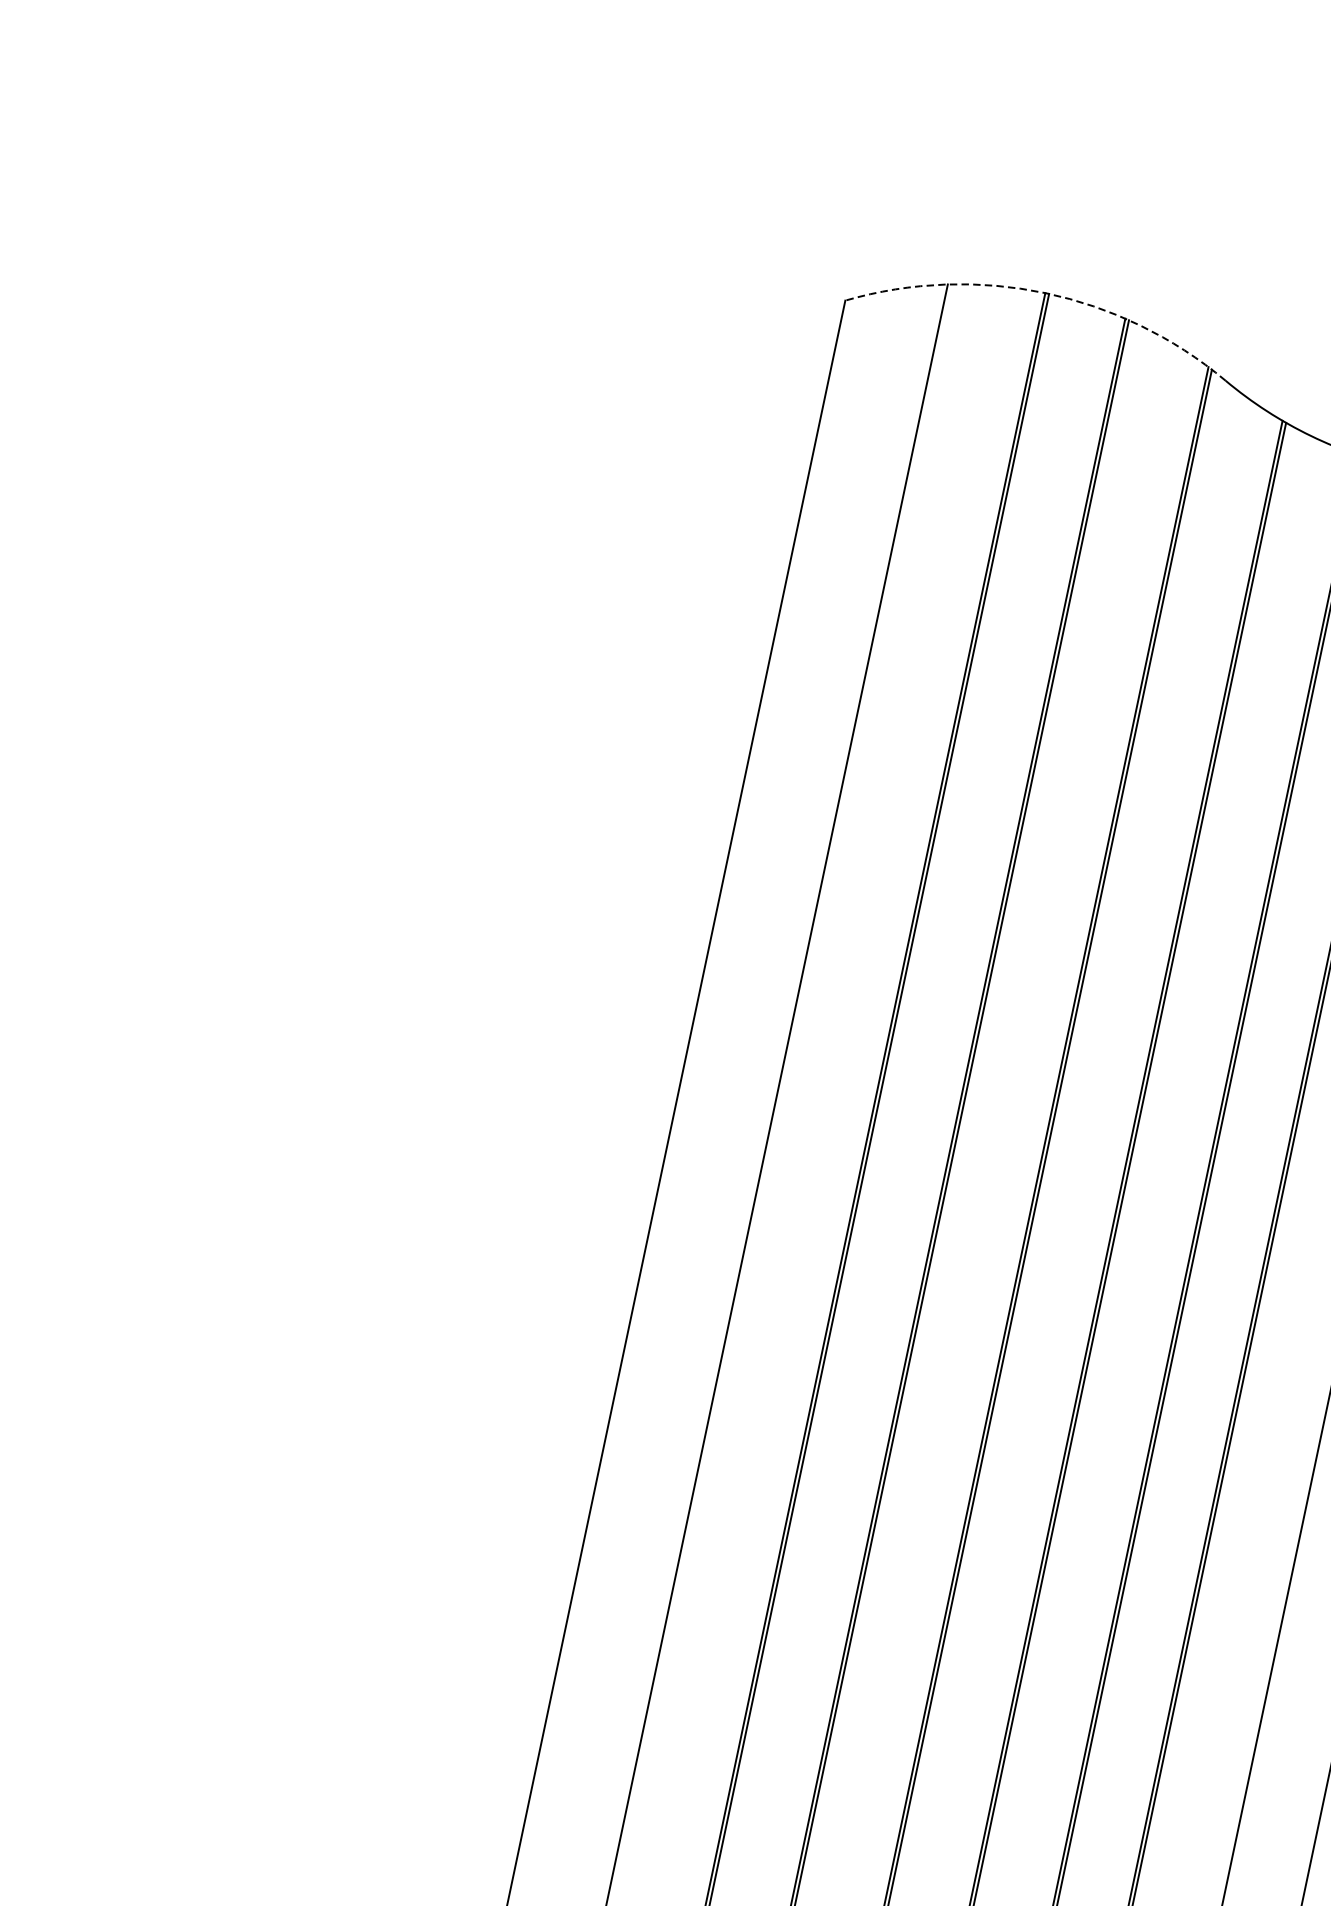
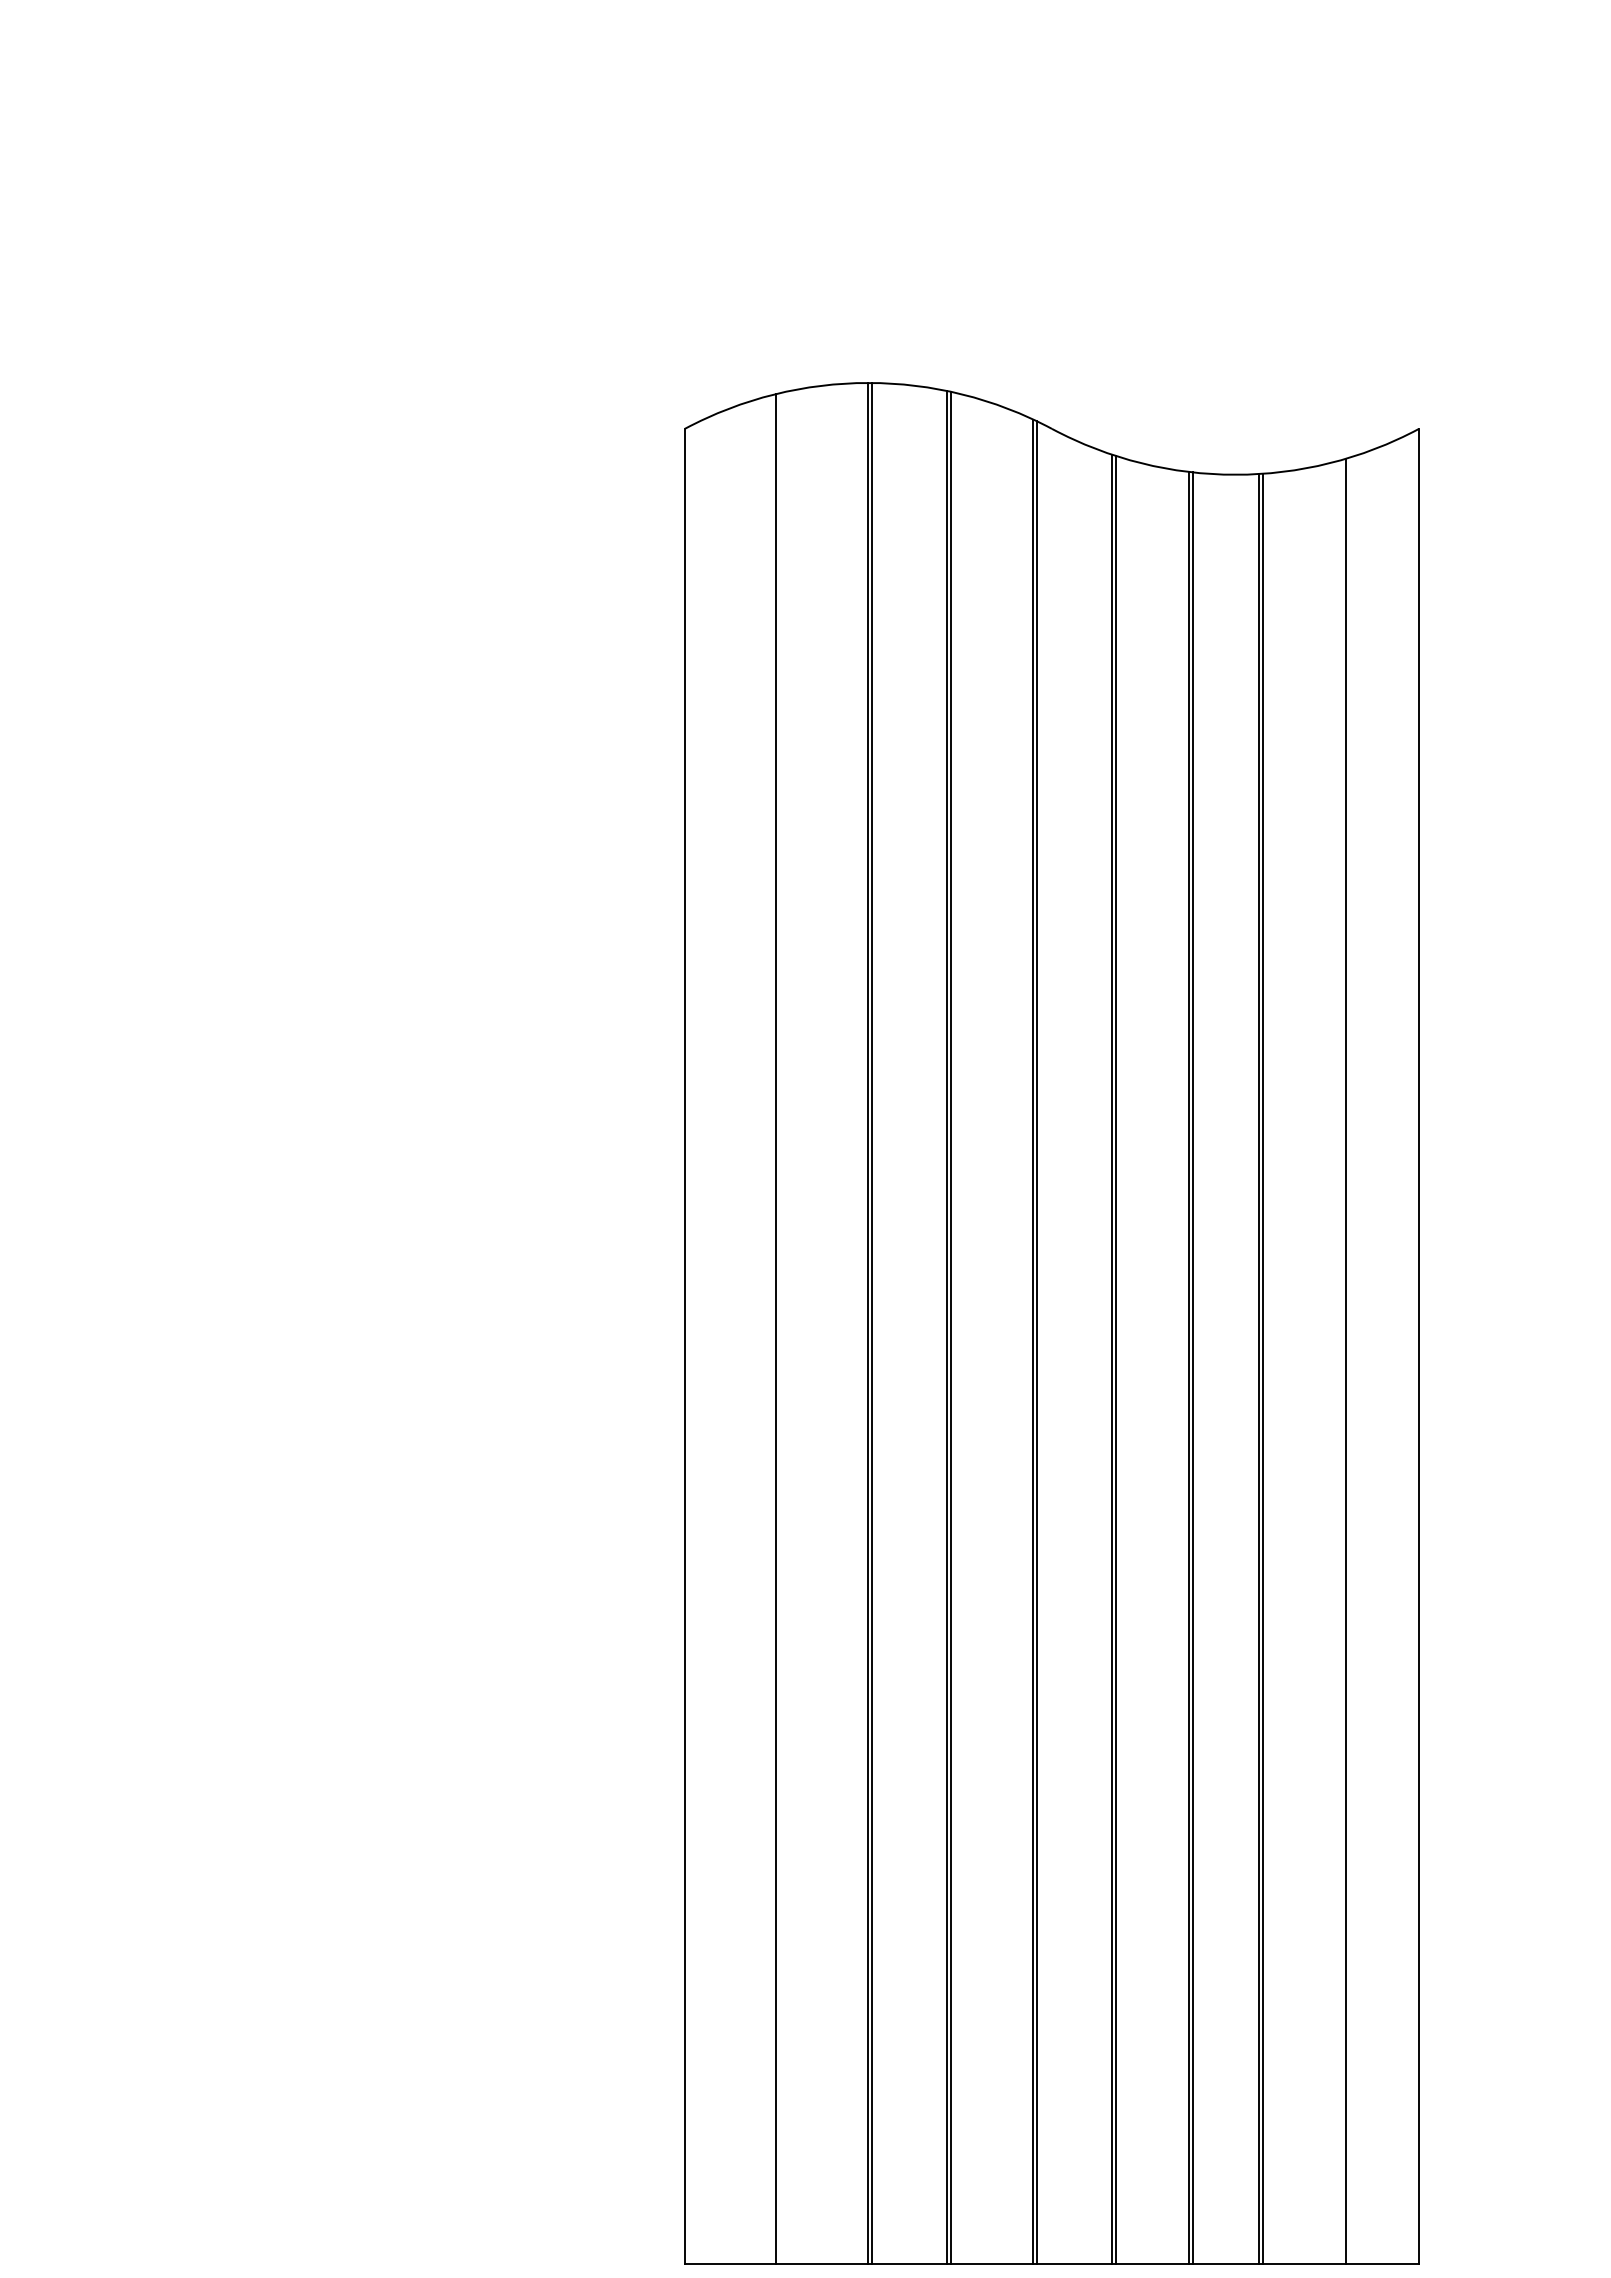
arc: (1045, 292) -> (868, 382), dashed -> solid

